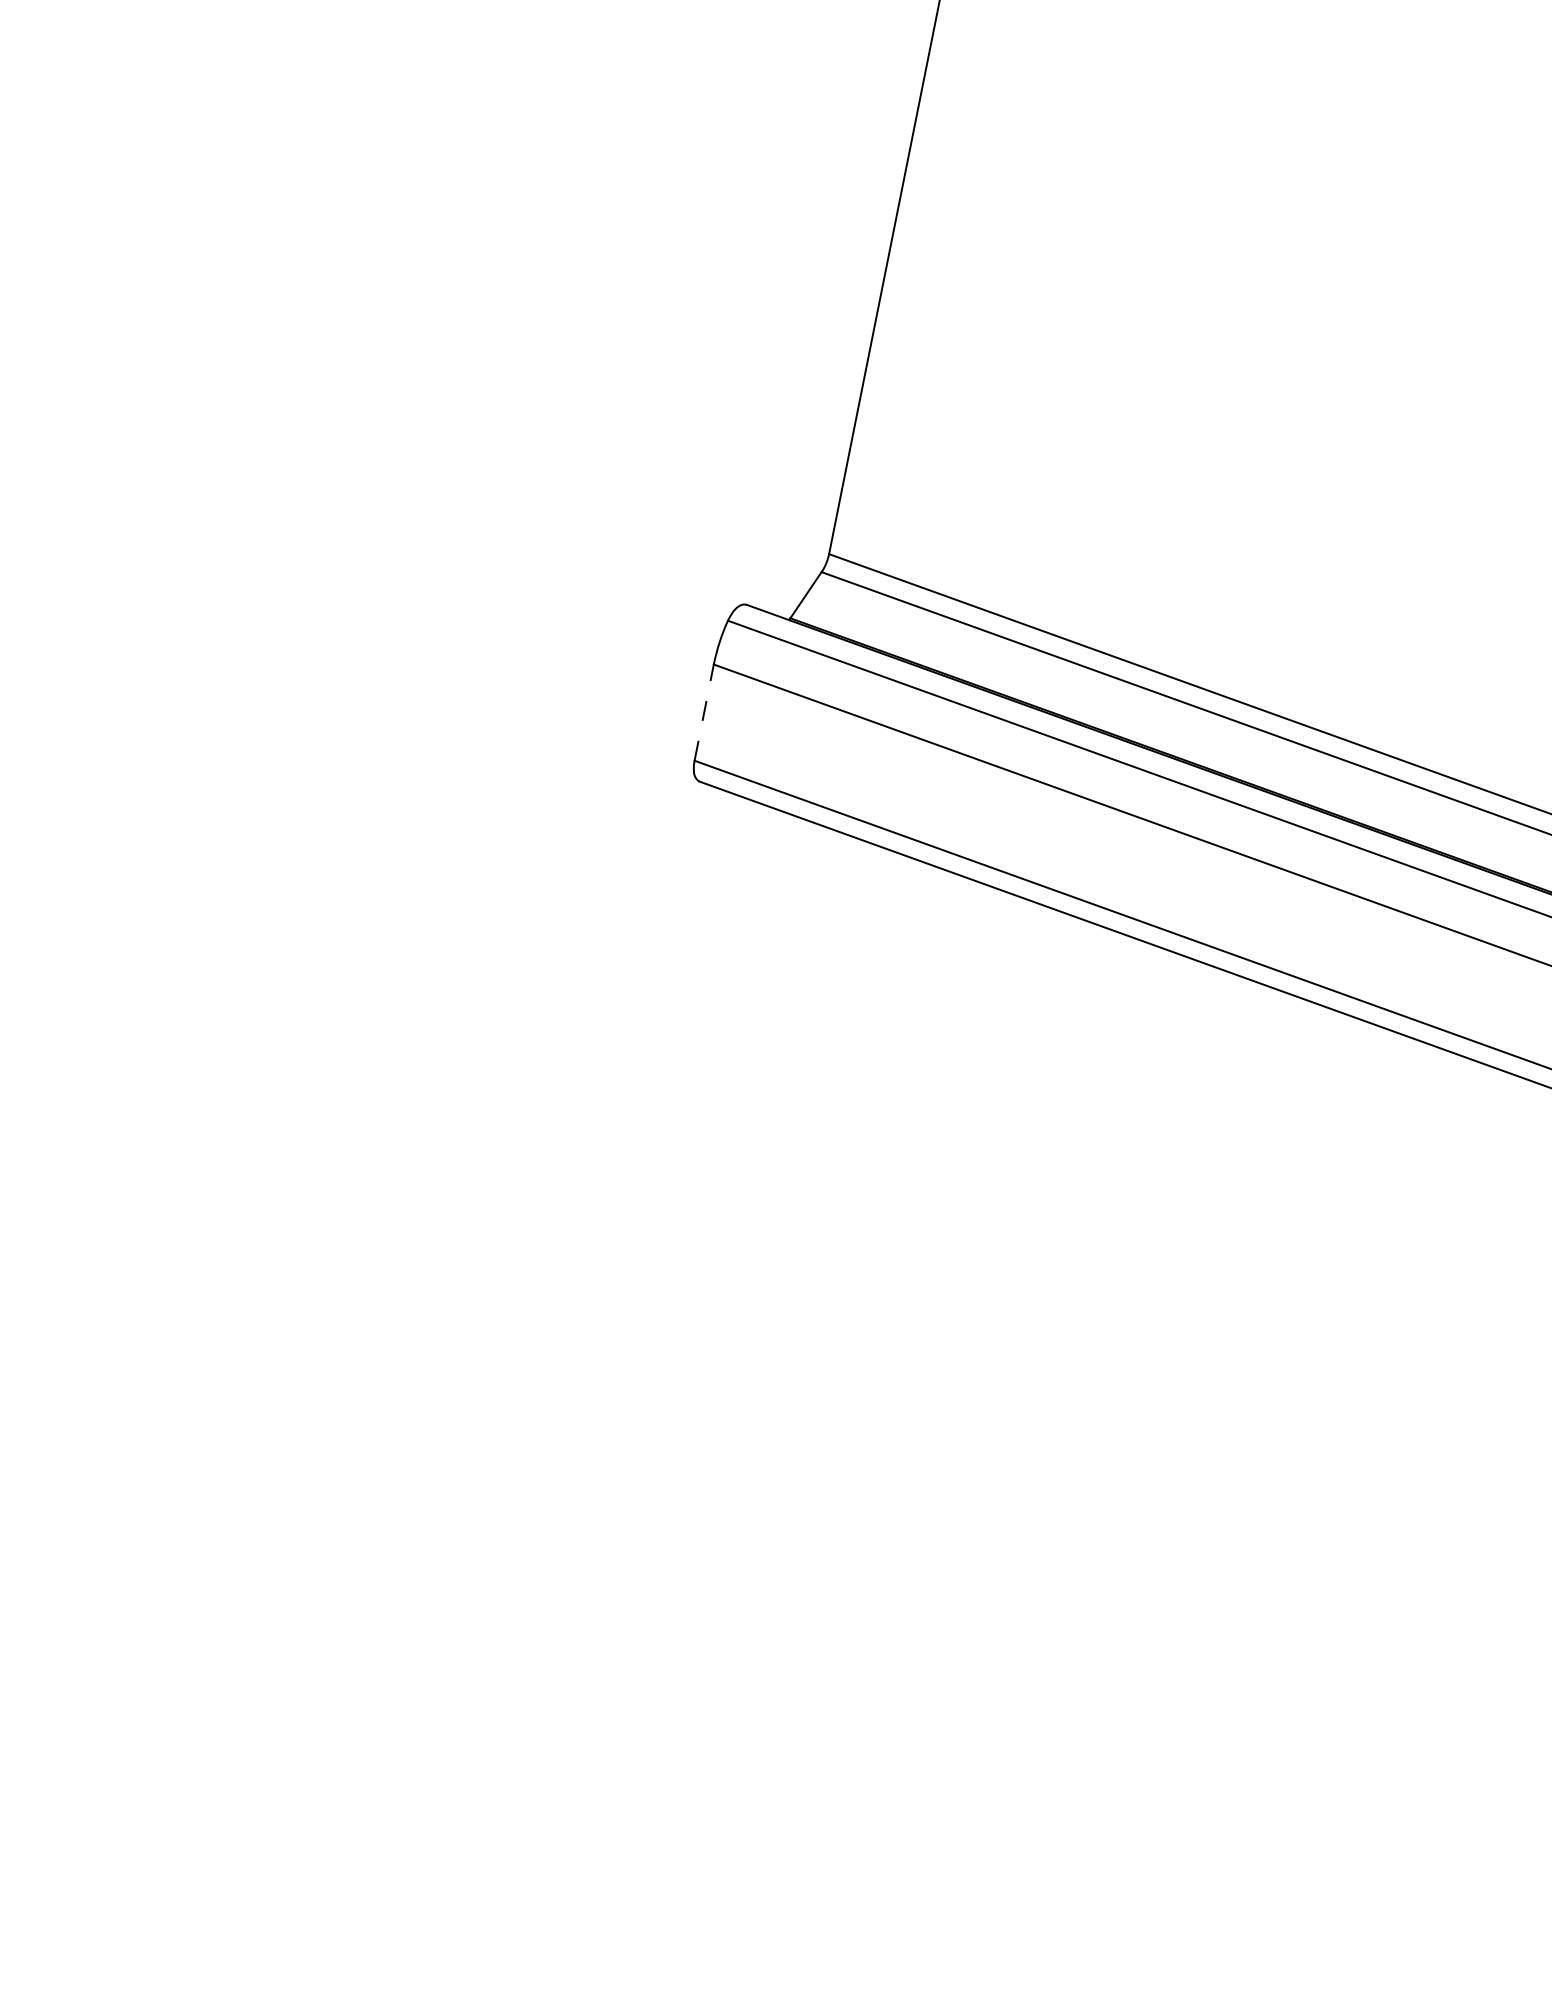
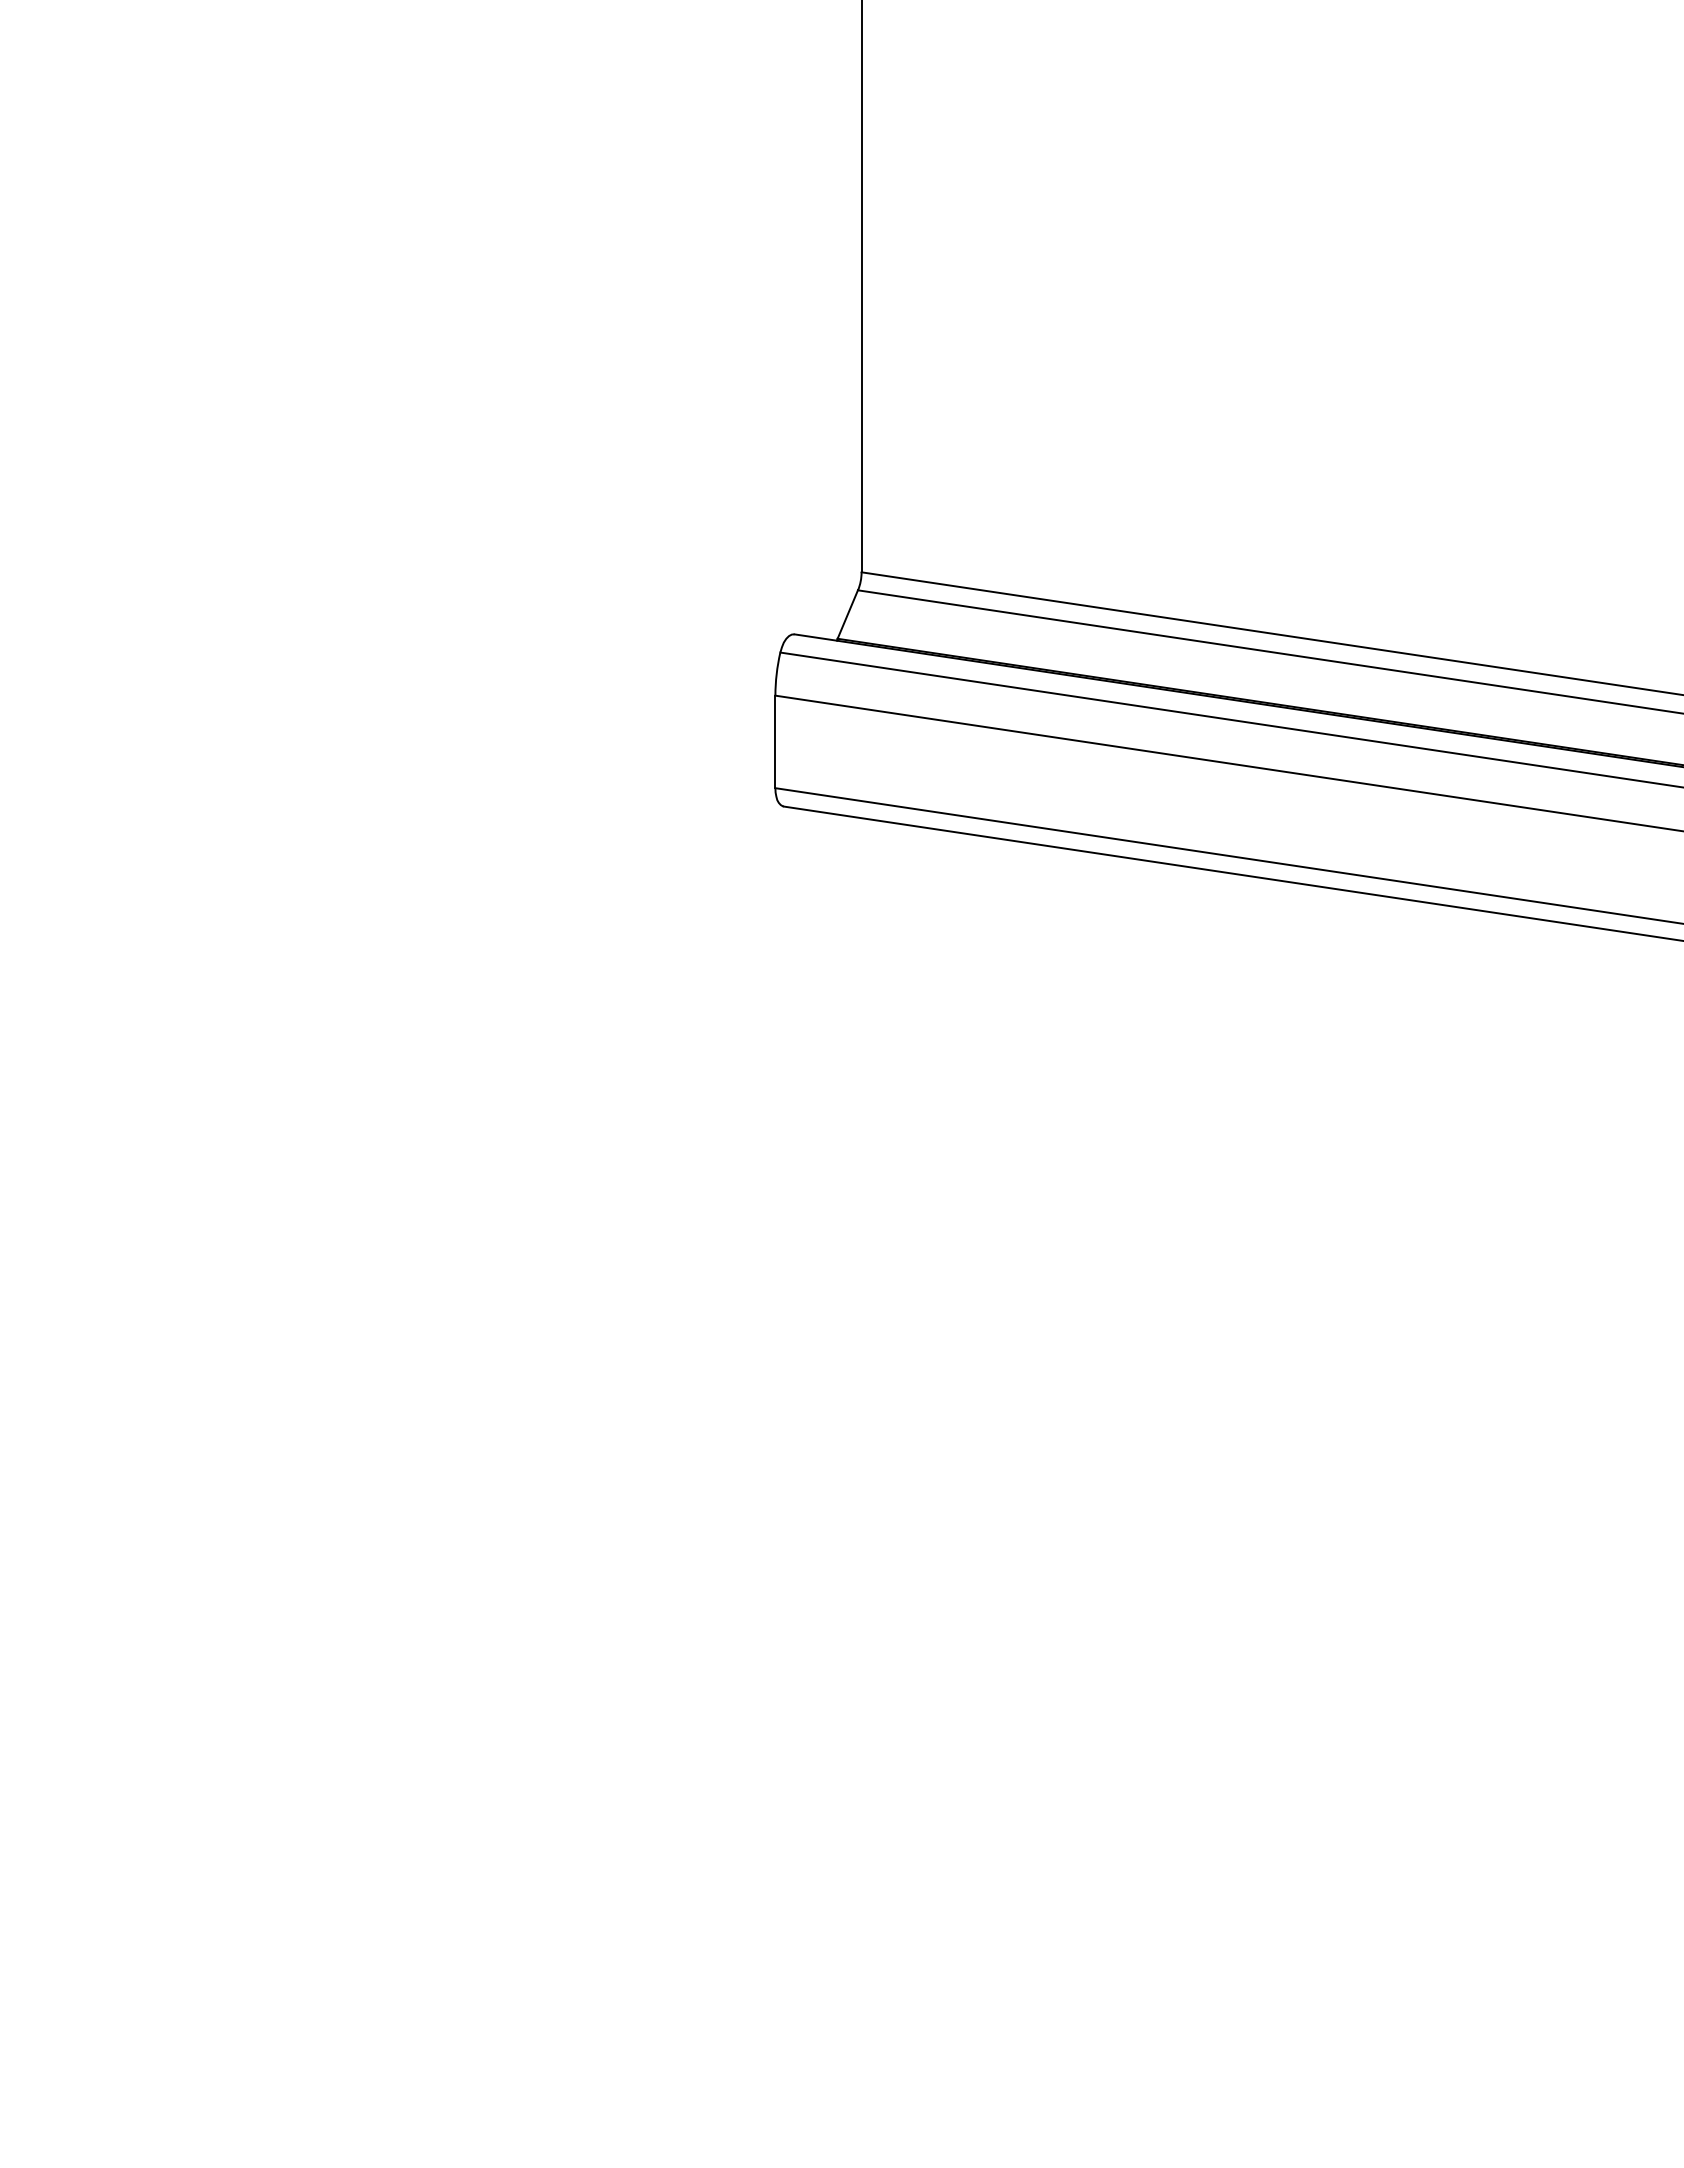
line: (704, 712) -> (775, 741), dashed -> solid

